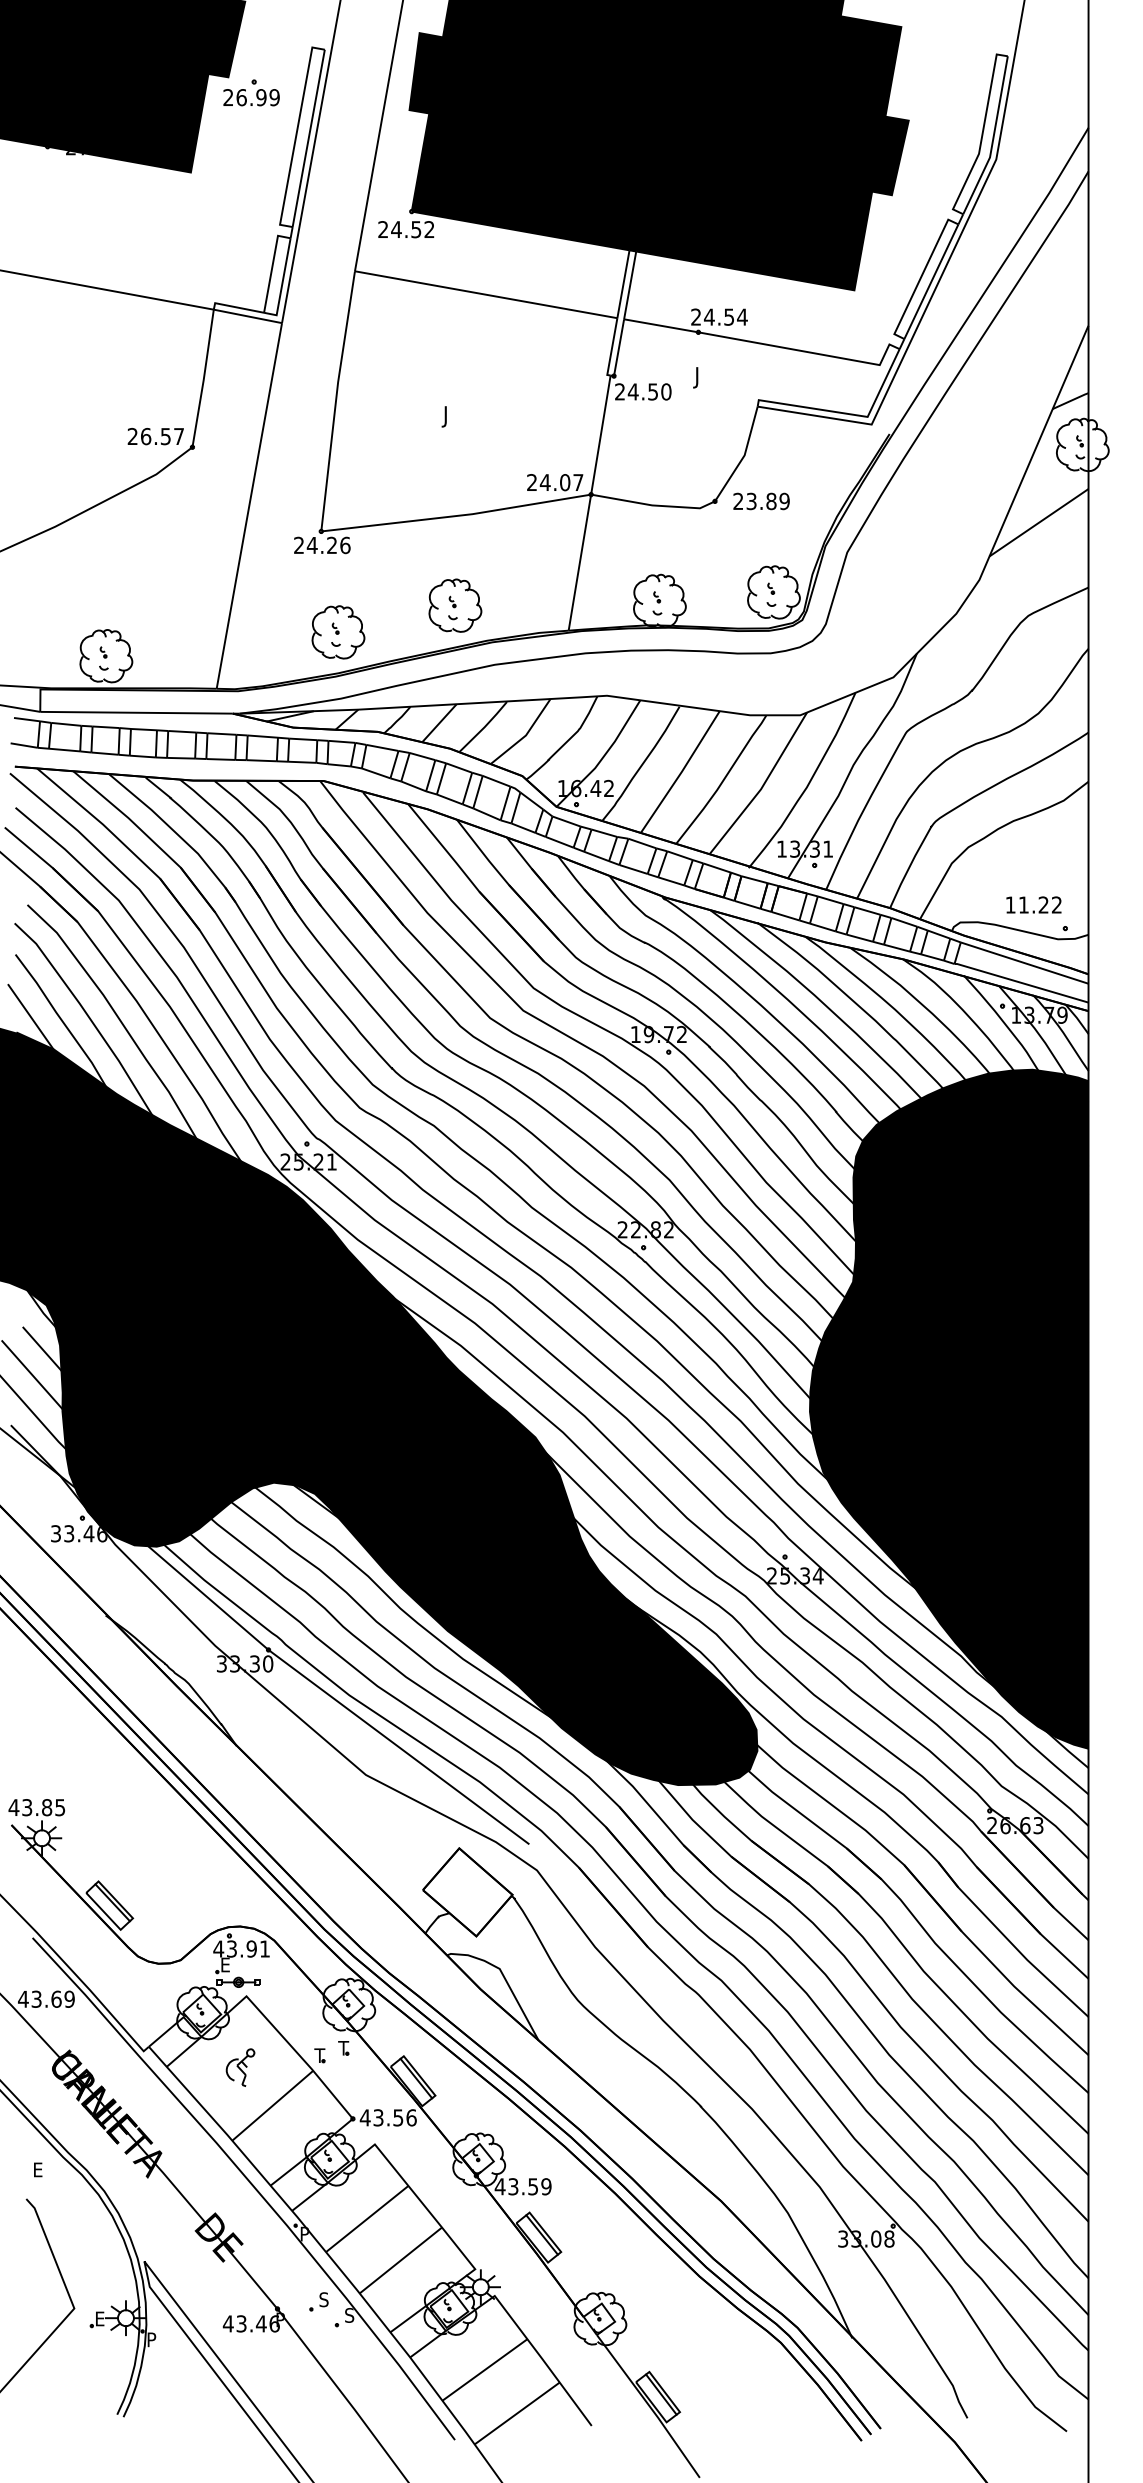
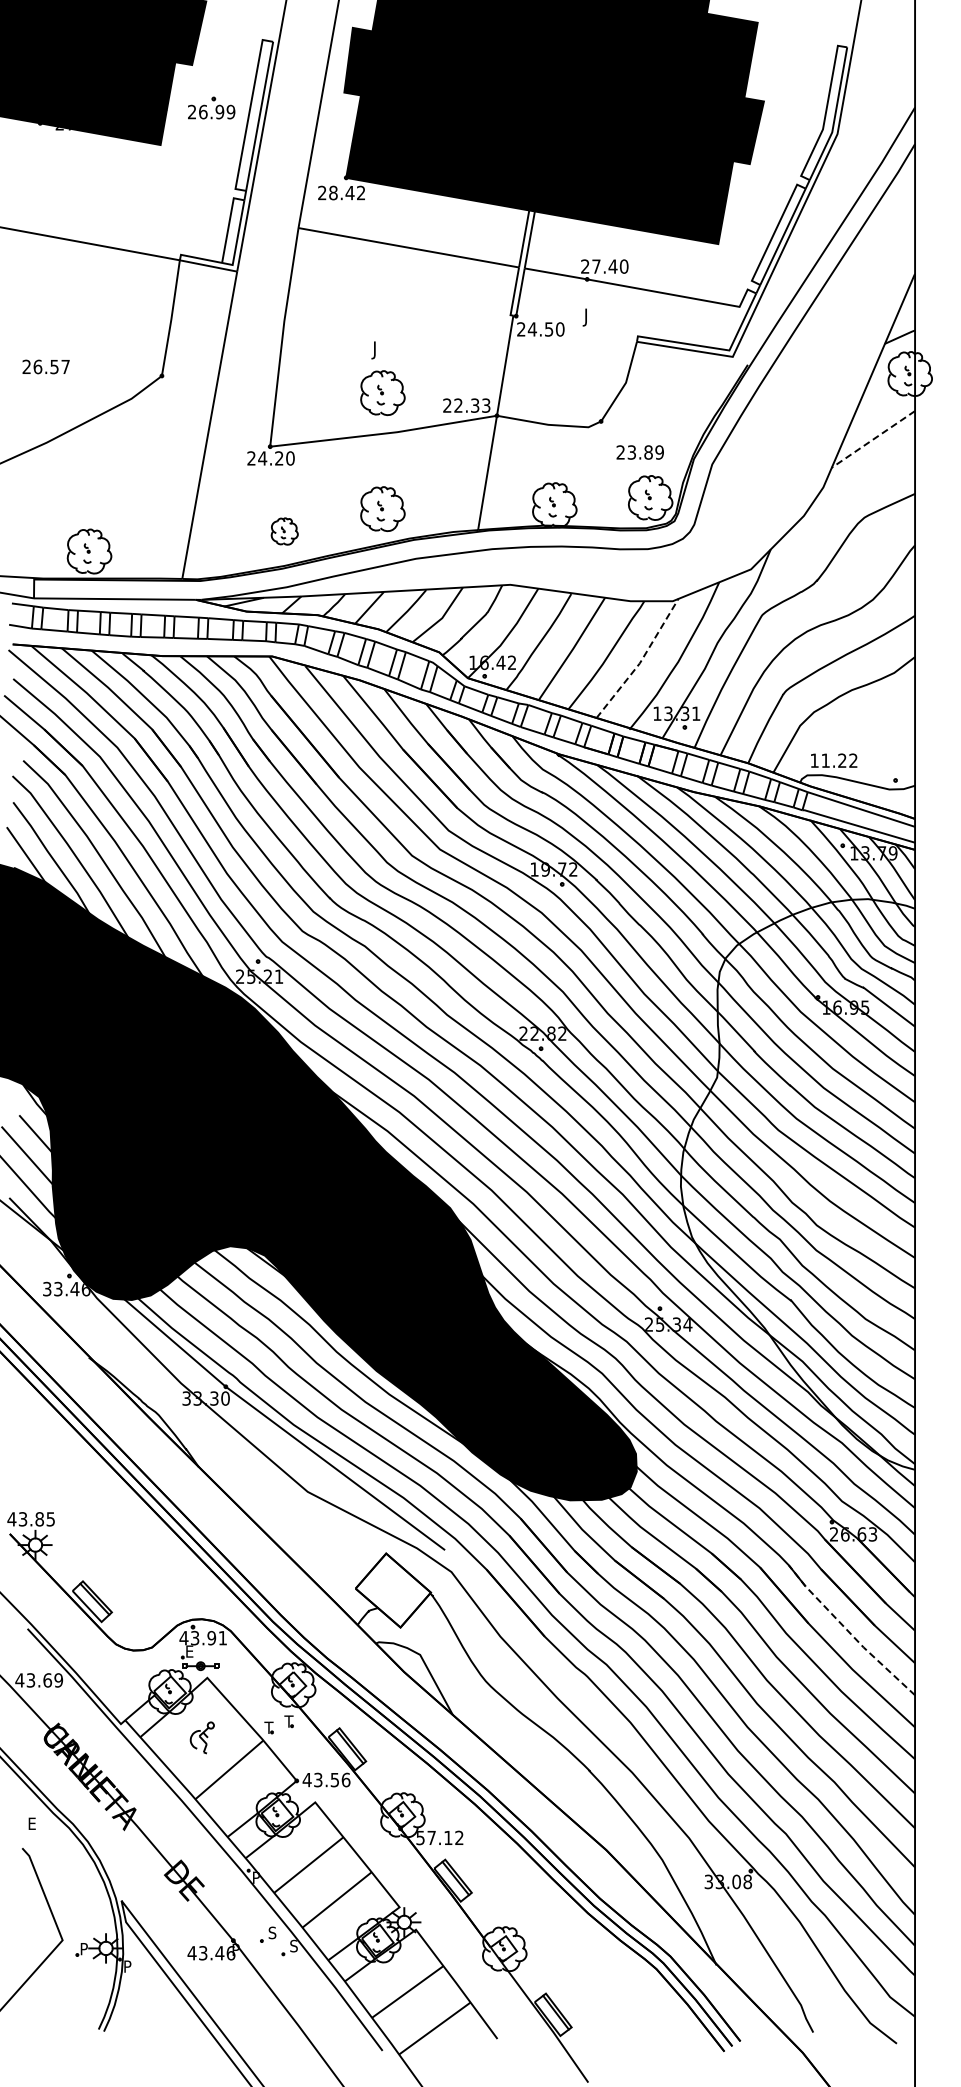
part: (251, 92) -> (211, 107), moved
text: (406, 228) -> (341, 192), 24.52 -> 28.42
text: (724, 317) -> (609, 266), 24.54 -> 27.40
text: (155, 436) -> (45, 366), moved
part: (454, 466) -> (382, 392), added
text: (560, 482) -> (471, 405), 24.07 -> 22.33
text: (760, 501) -> (639, 452), moved
line: (1037, 522) -> (872, 439), solid -> dashed
text: (345, 545) -> (290, 458), 24.26 -> 24.20
part: (338, 632) -> (284, 531), size x0.6
line: (763, 785) -> (641, 660), solid -> dashed
text: (1034, 904) -> (834, 760), moved
fill: (948, 1409) -> (797, 1184), removed
line: (1010, 1942) -> (849, 1632), solid -> dashed
text: (522, 2186) -> (439, 1837), 43.59 -> 57.12
text: (100, 2319) -> (84, 1949), E -> P

